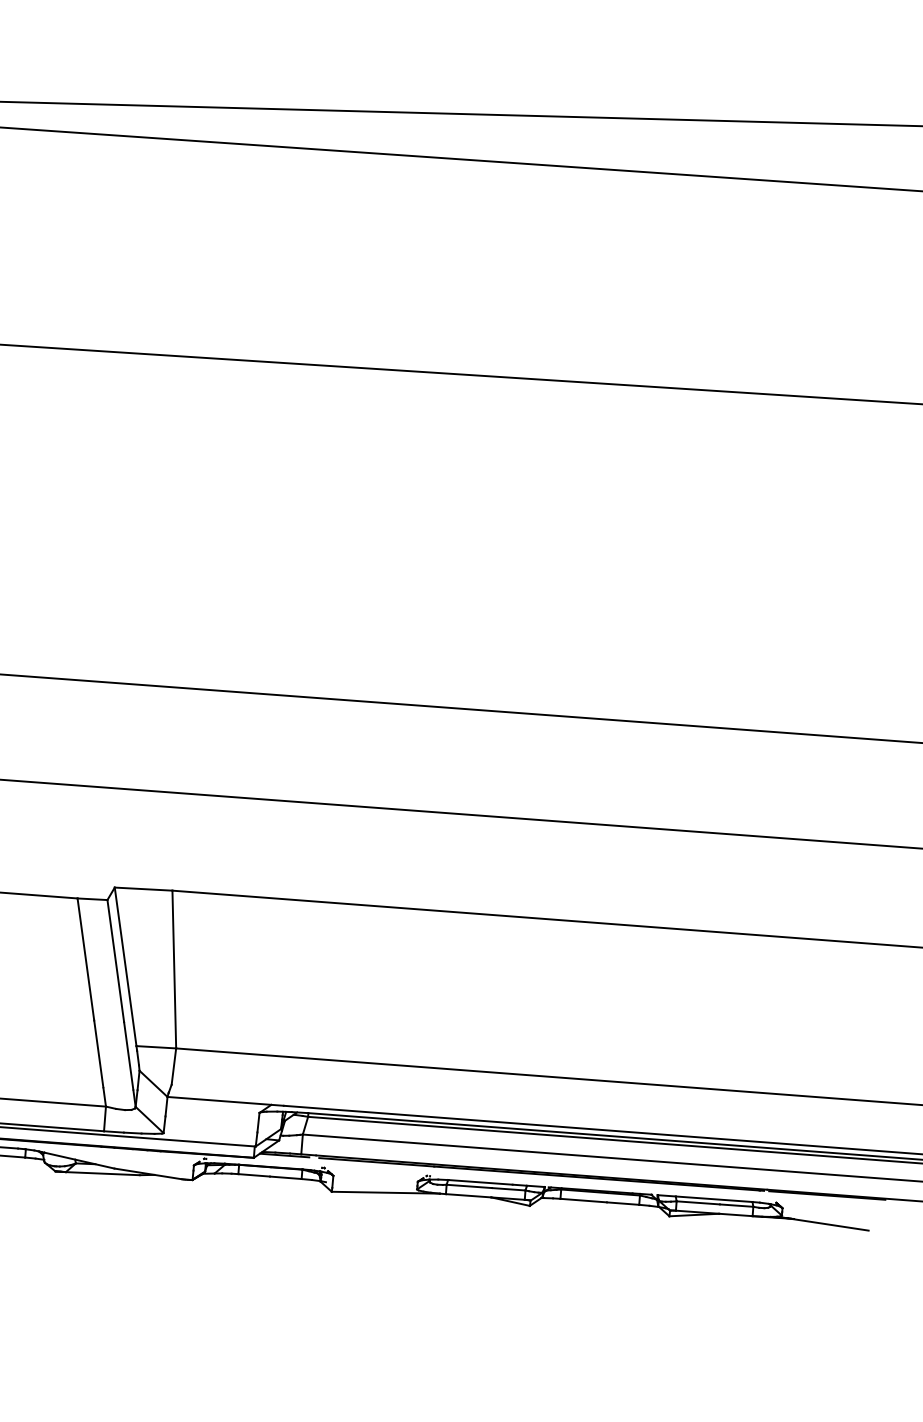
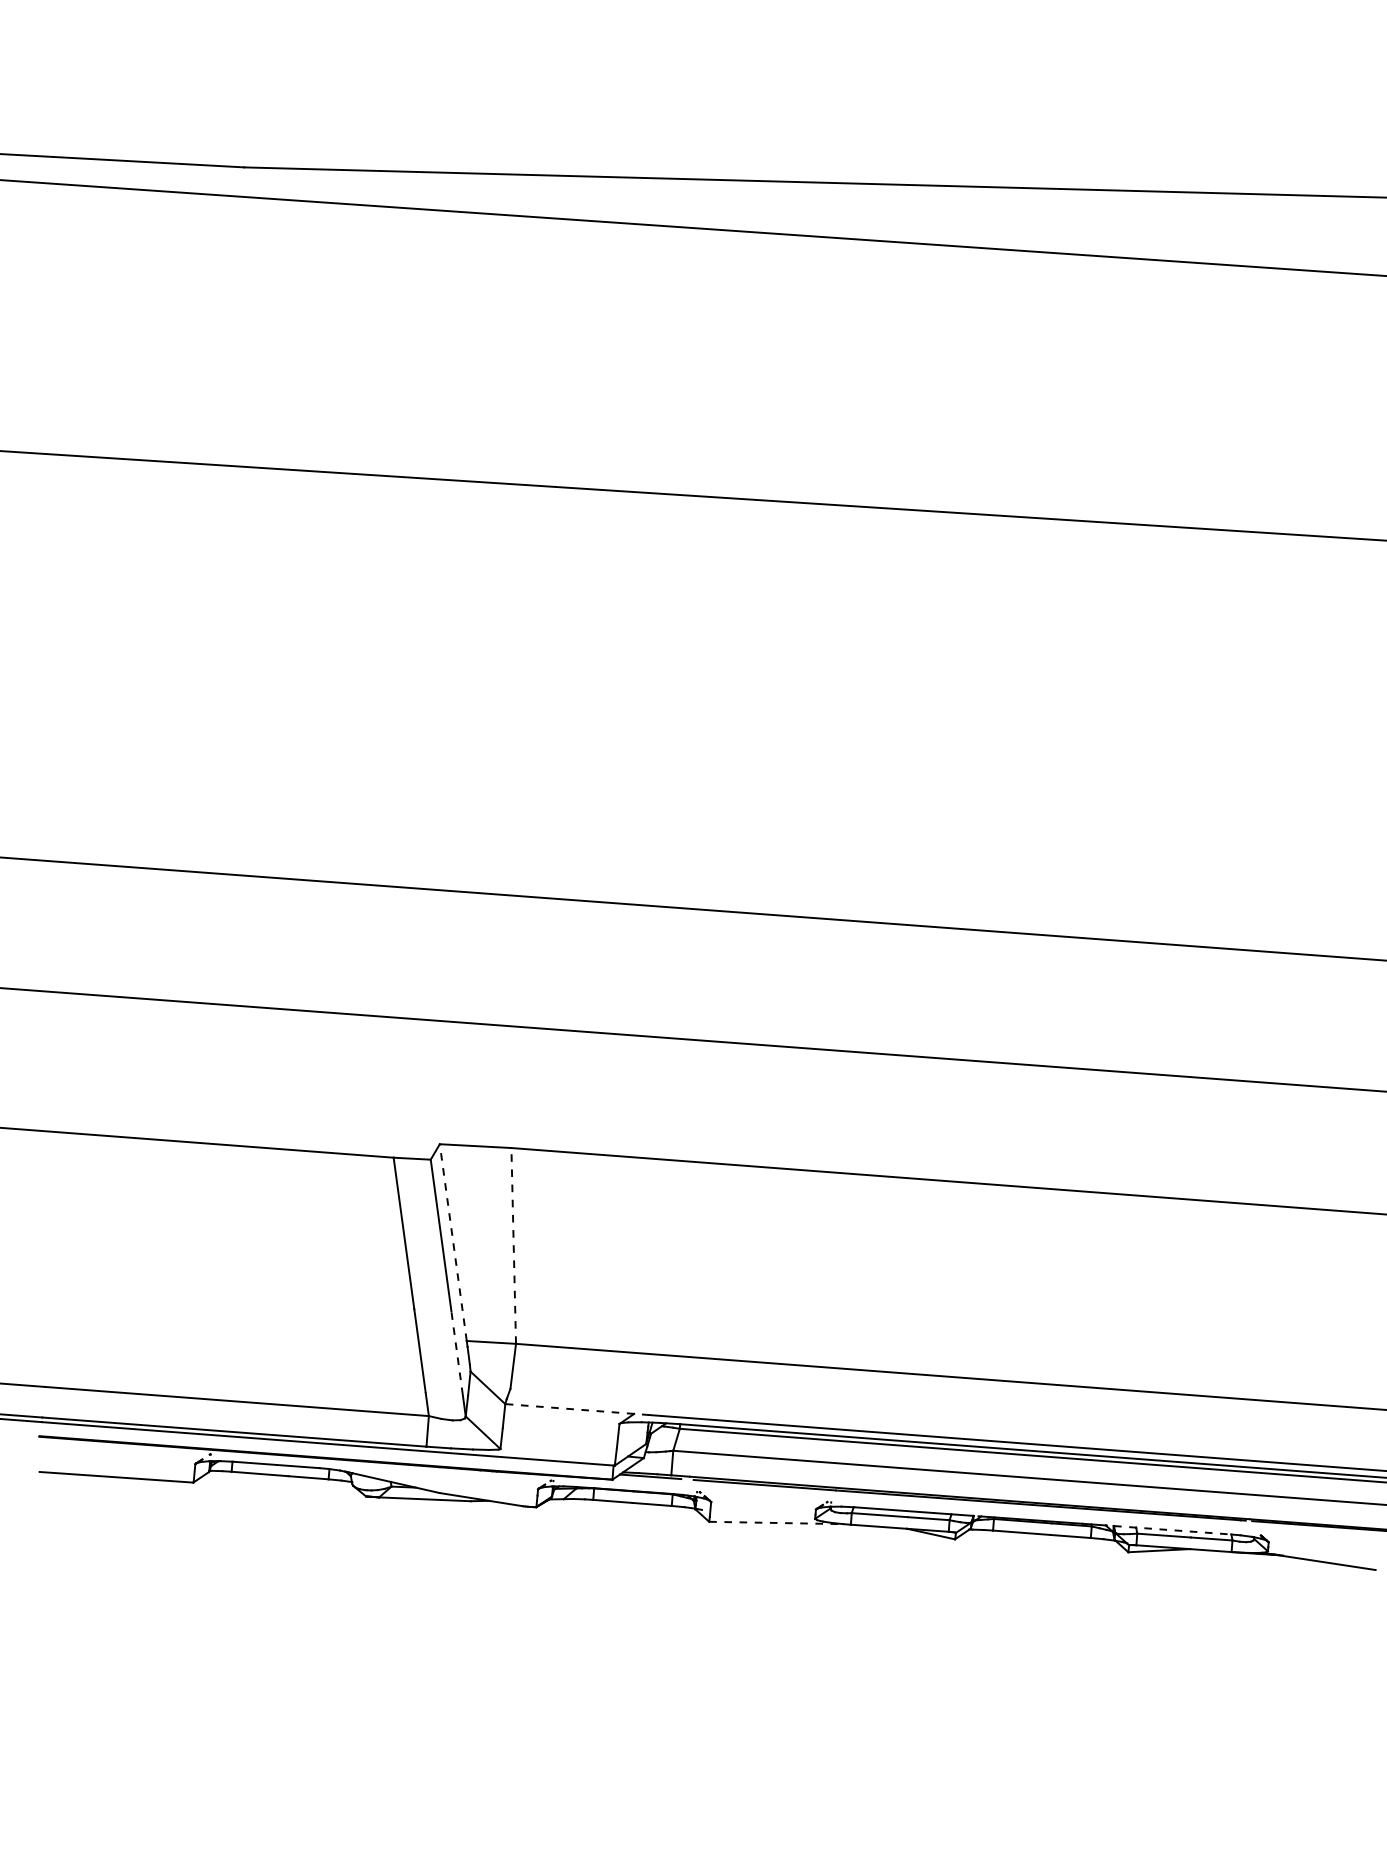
line: (125, 966) -> (453, 1242), solid -> dashed
line: (174, 969) -> (513, 1245), solid -> dashed
line: (129, 1055) -> (457, 1352), solid -> dashed
line: (224, 1101) -> (576, 1409), solid -> dashed
line: (386, 1192) -> (776, 1522), solid -> dashed
line: (705, 1198) -> (1172, 1530), solid -> dashed

